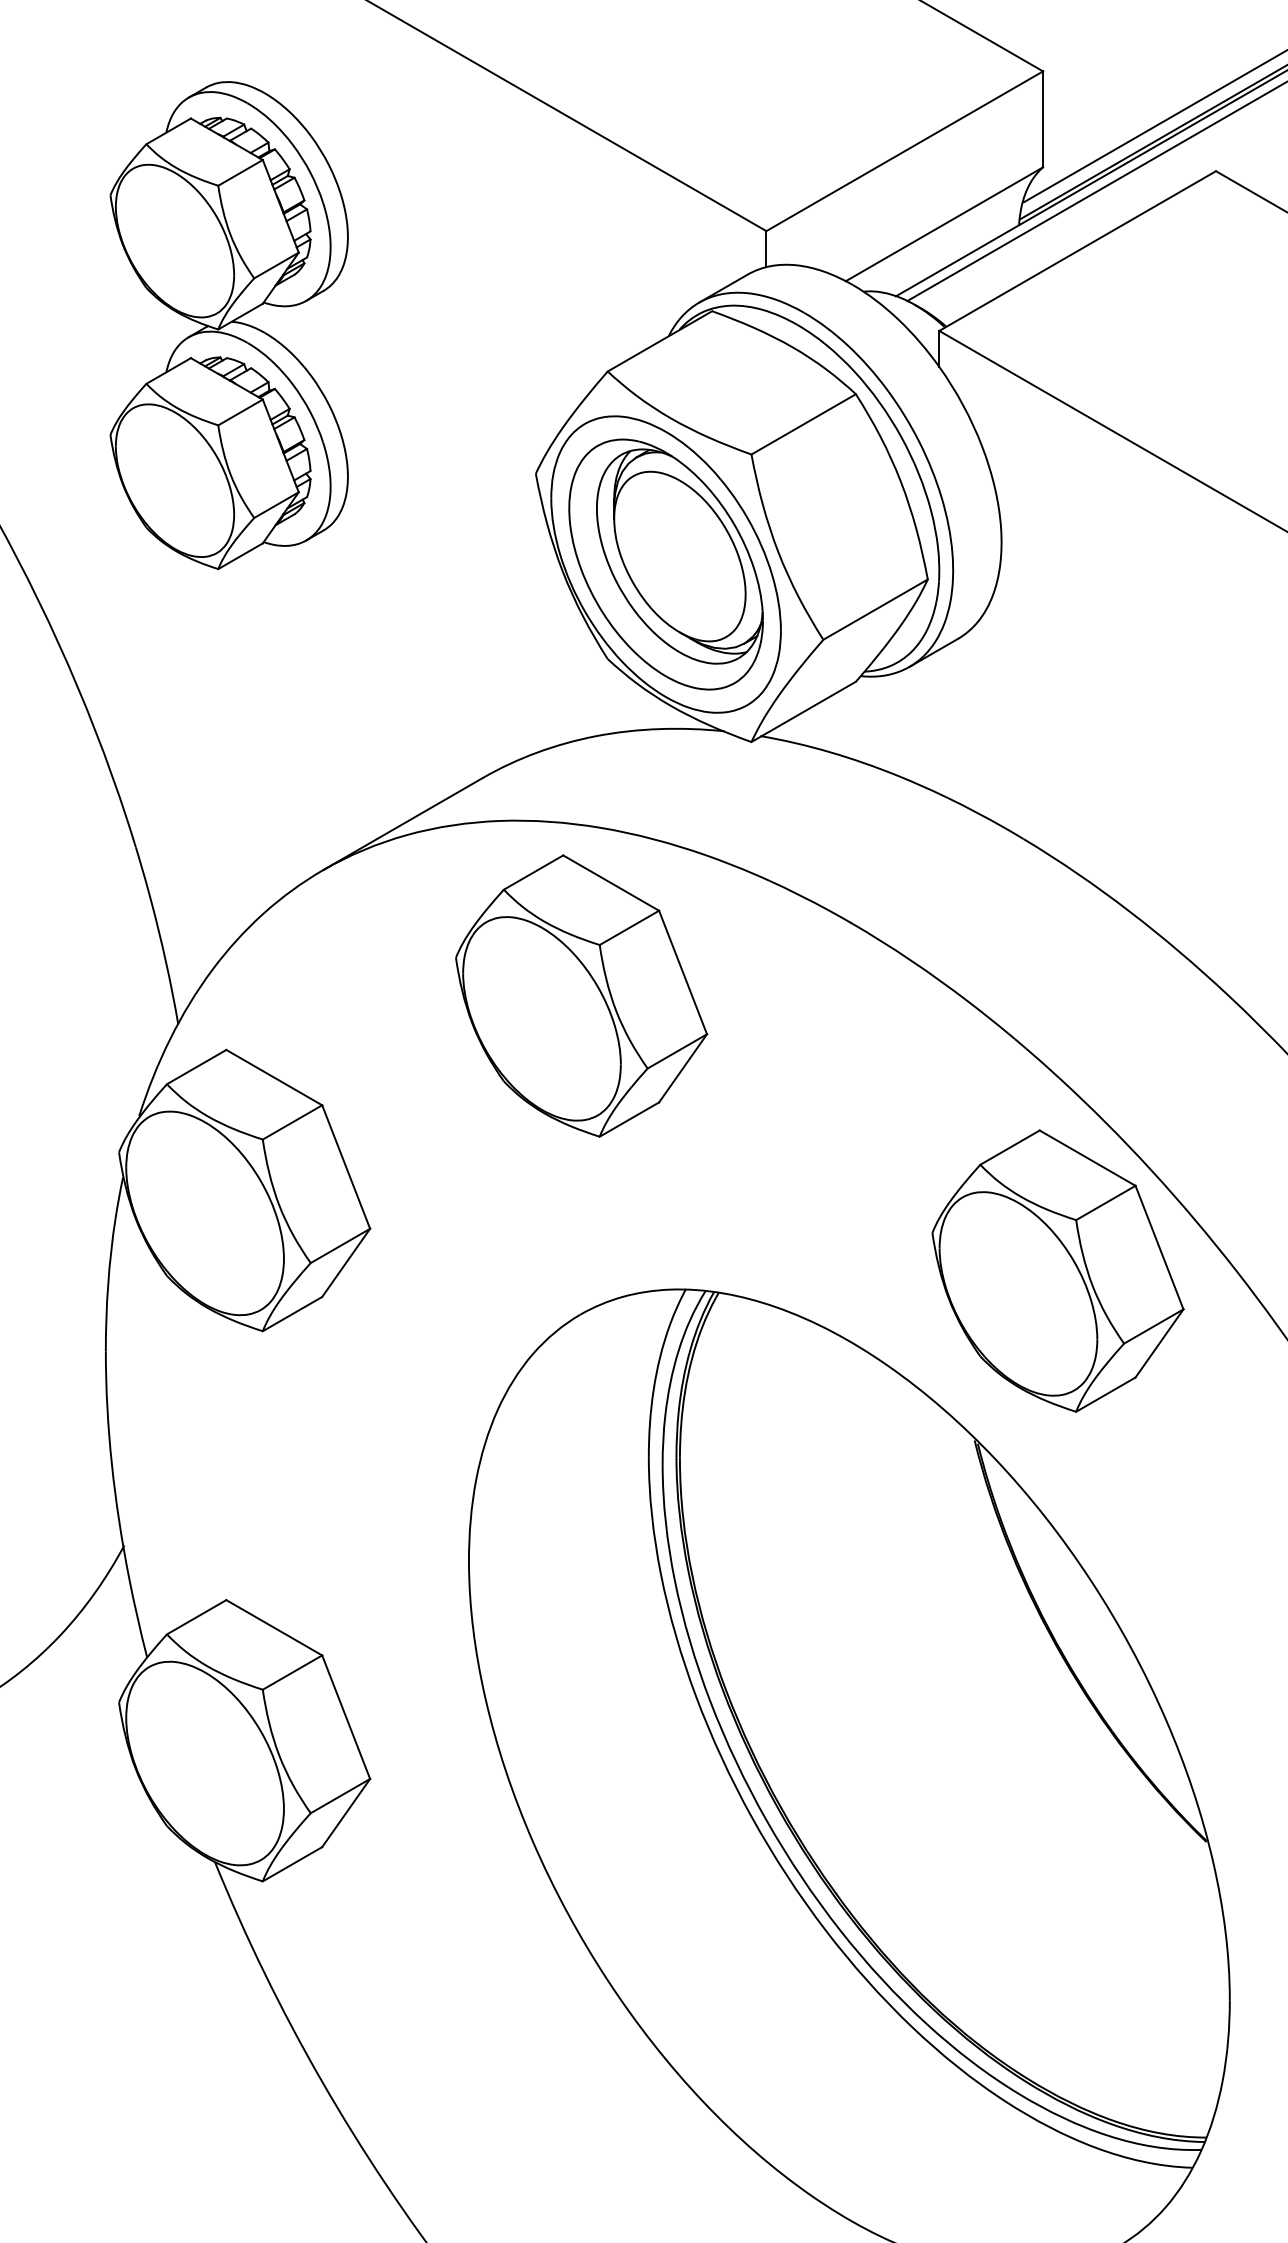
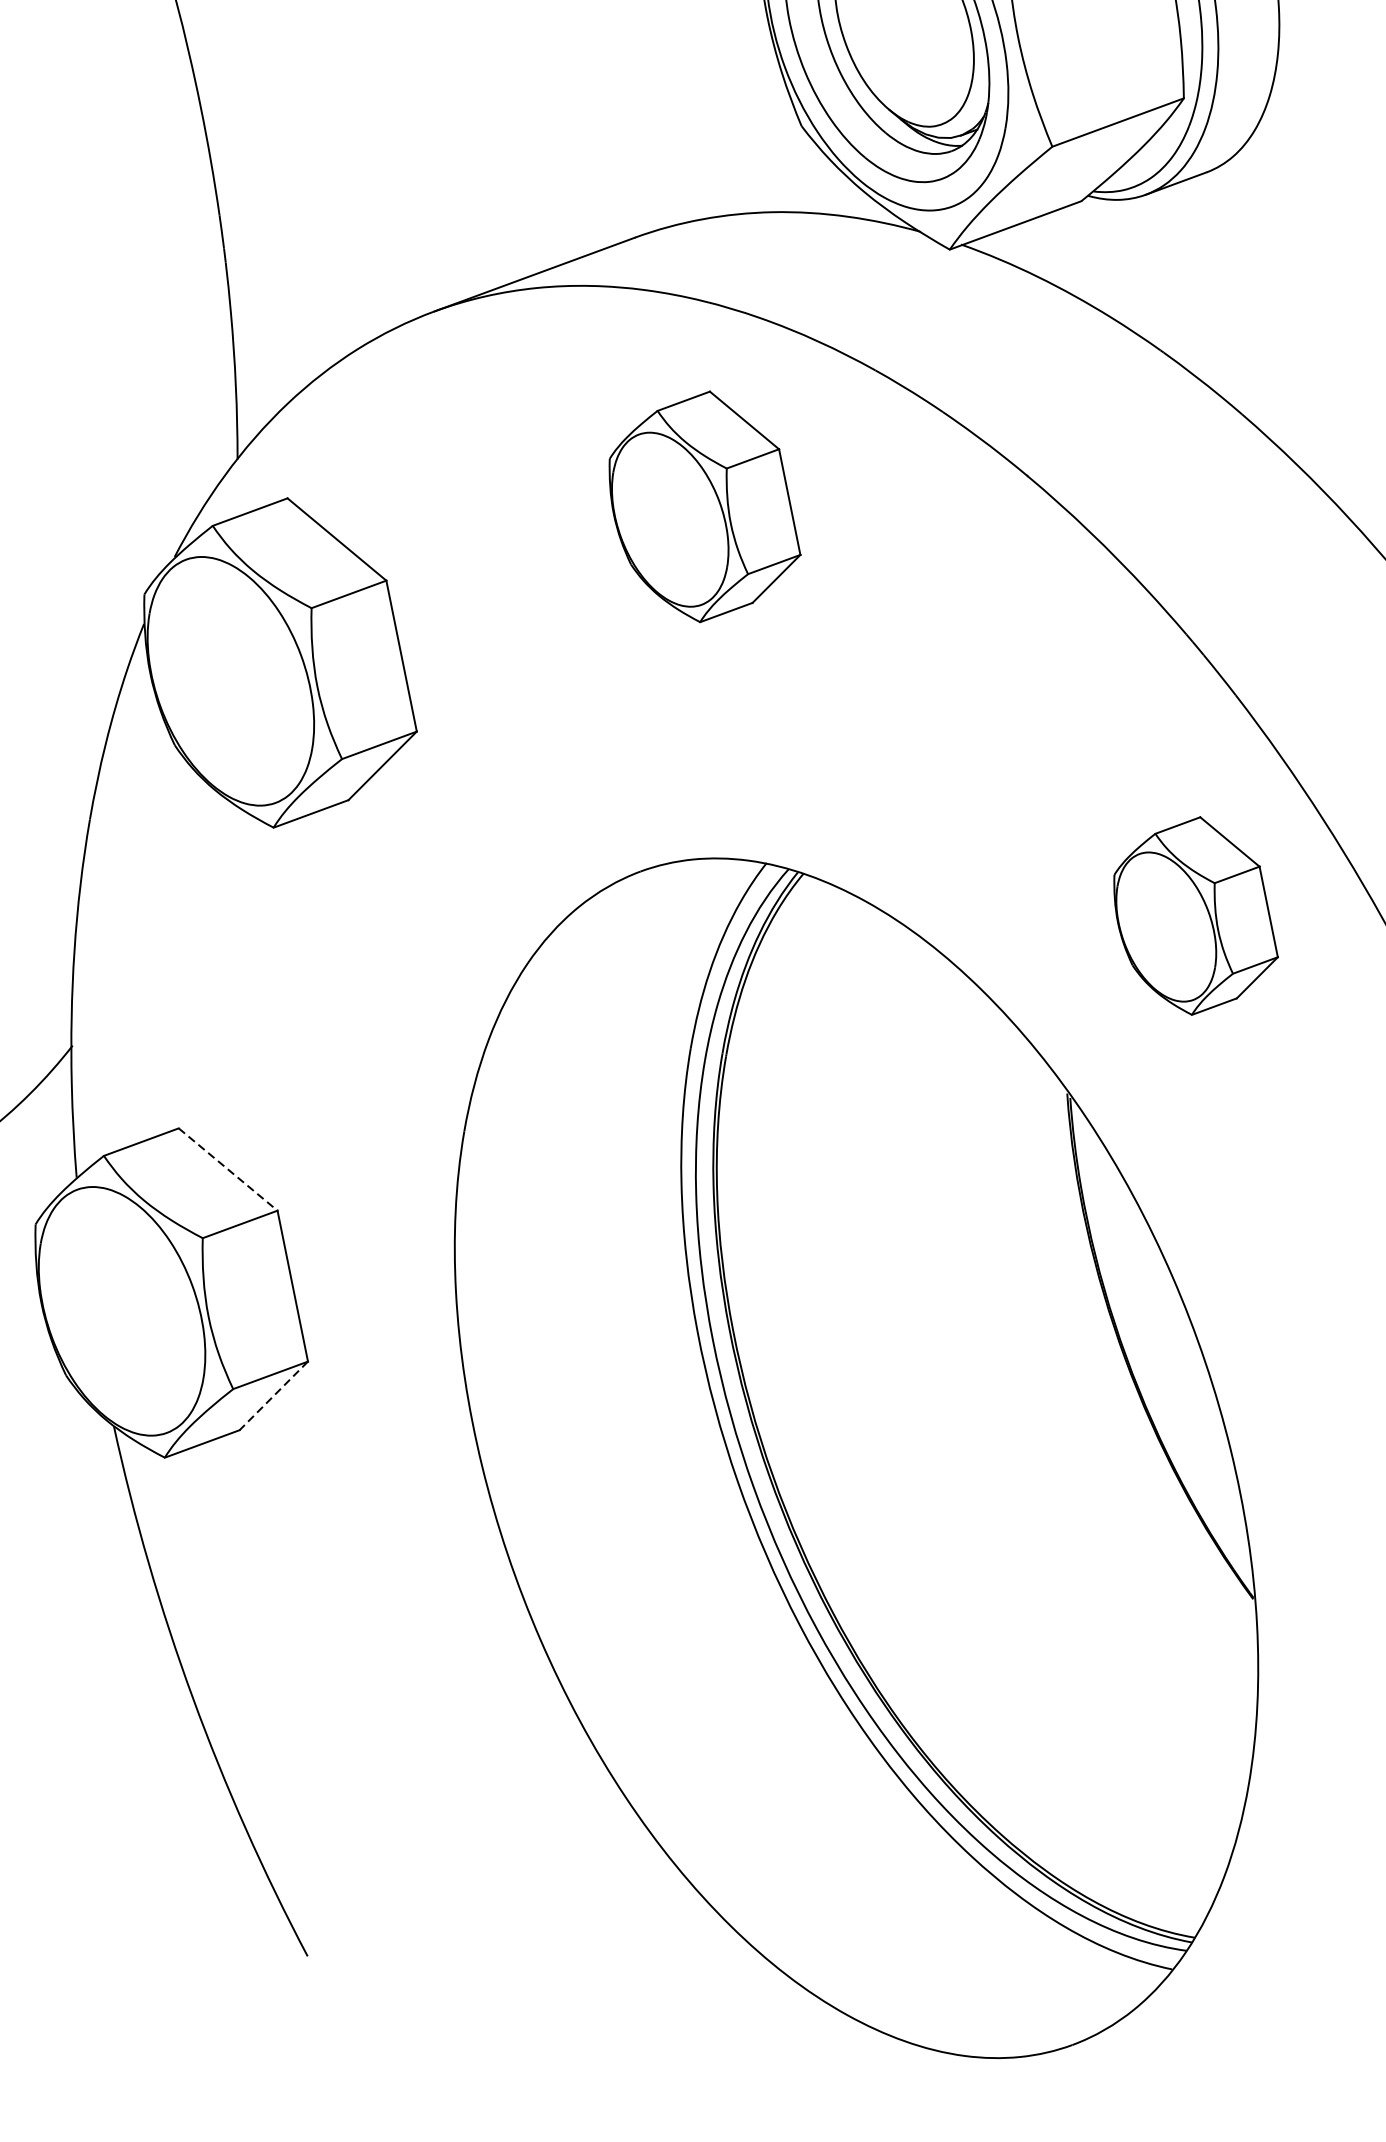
part: (581, 995) -> (705, 506), size x0.7
part: (1057, 1270) -> (1195, 915), size x0.6
line: (274, 1628) -> (228, 1170), solid -> dashed
line: (346, 1813) -> (274, 1396), solid -> dashed

